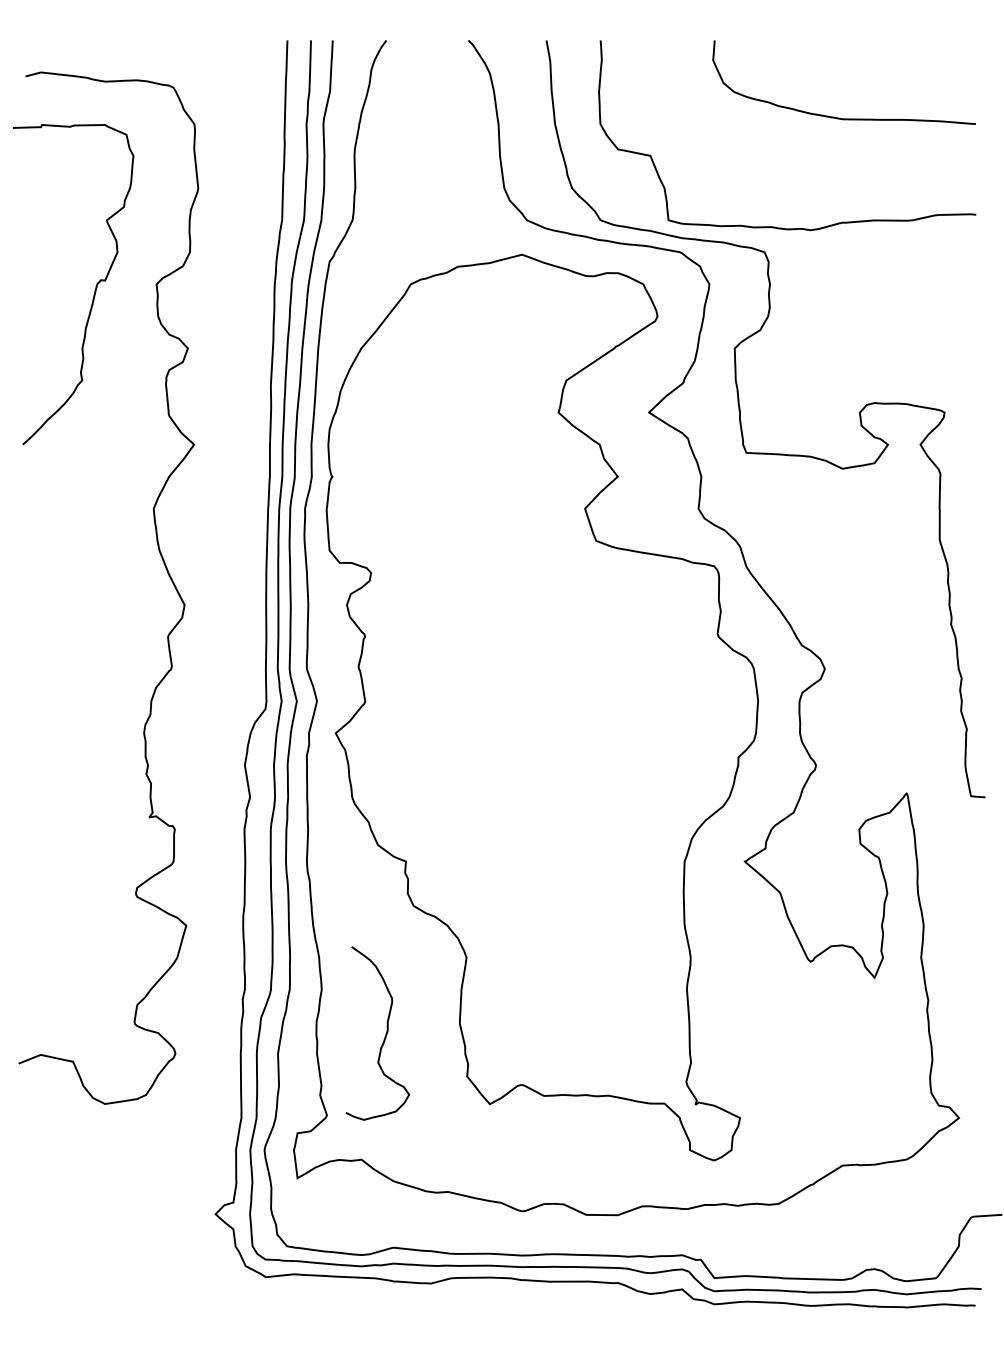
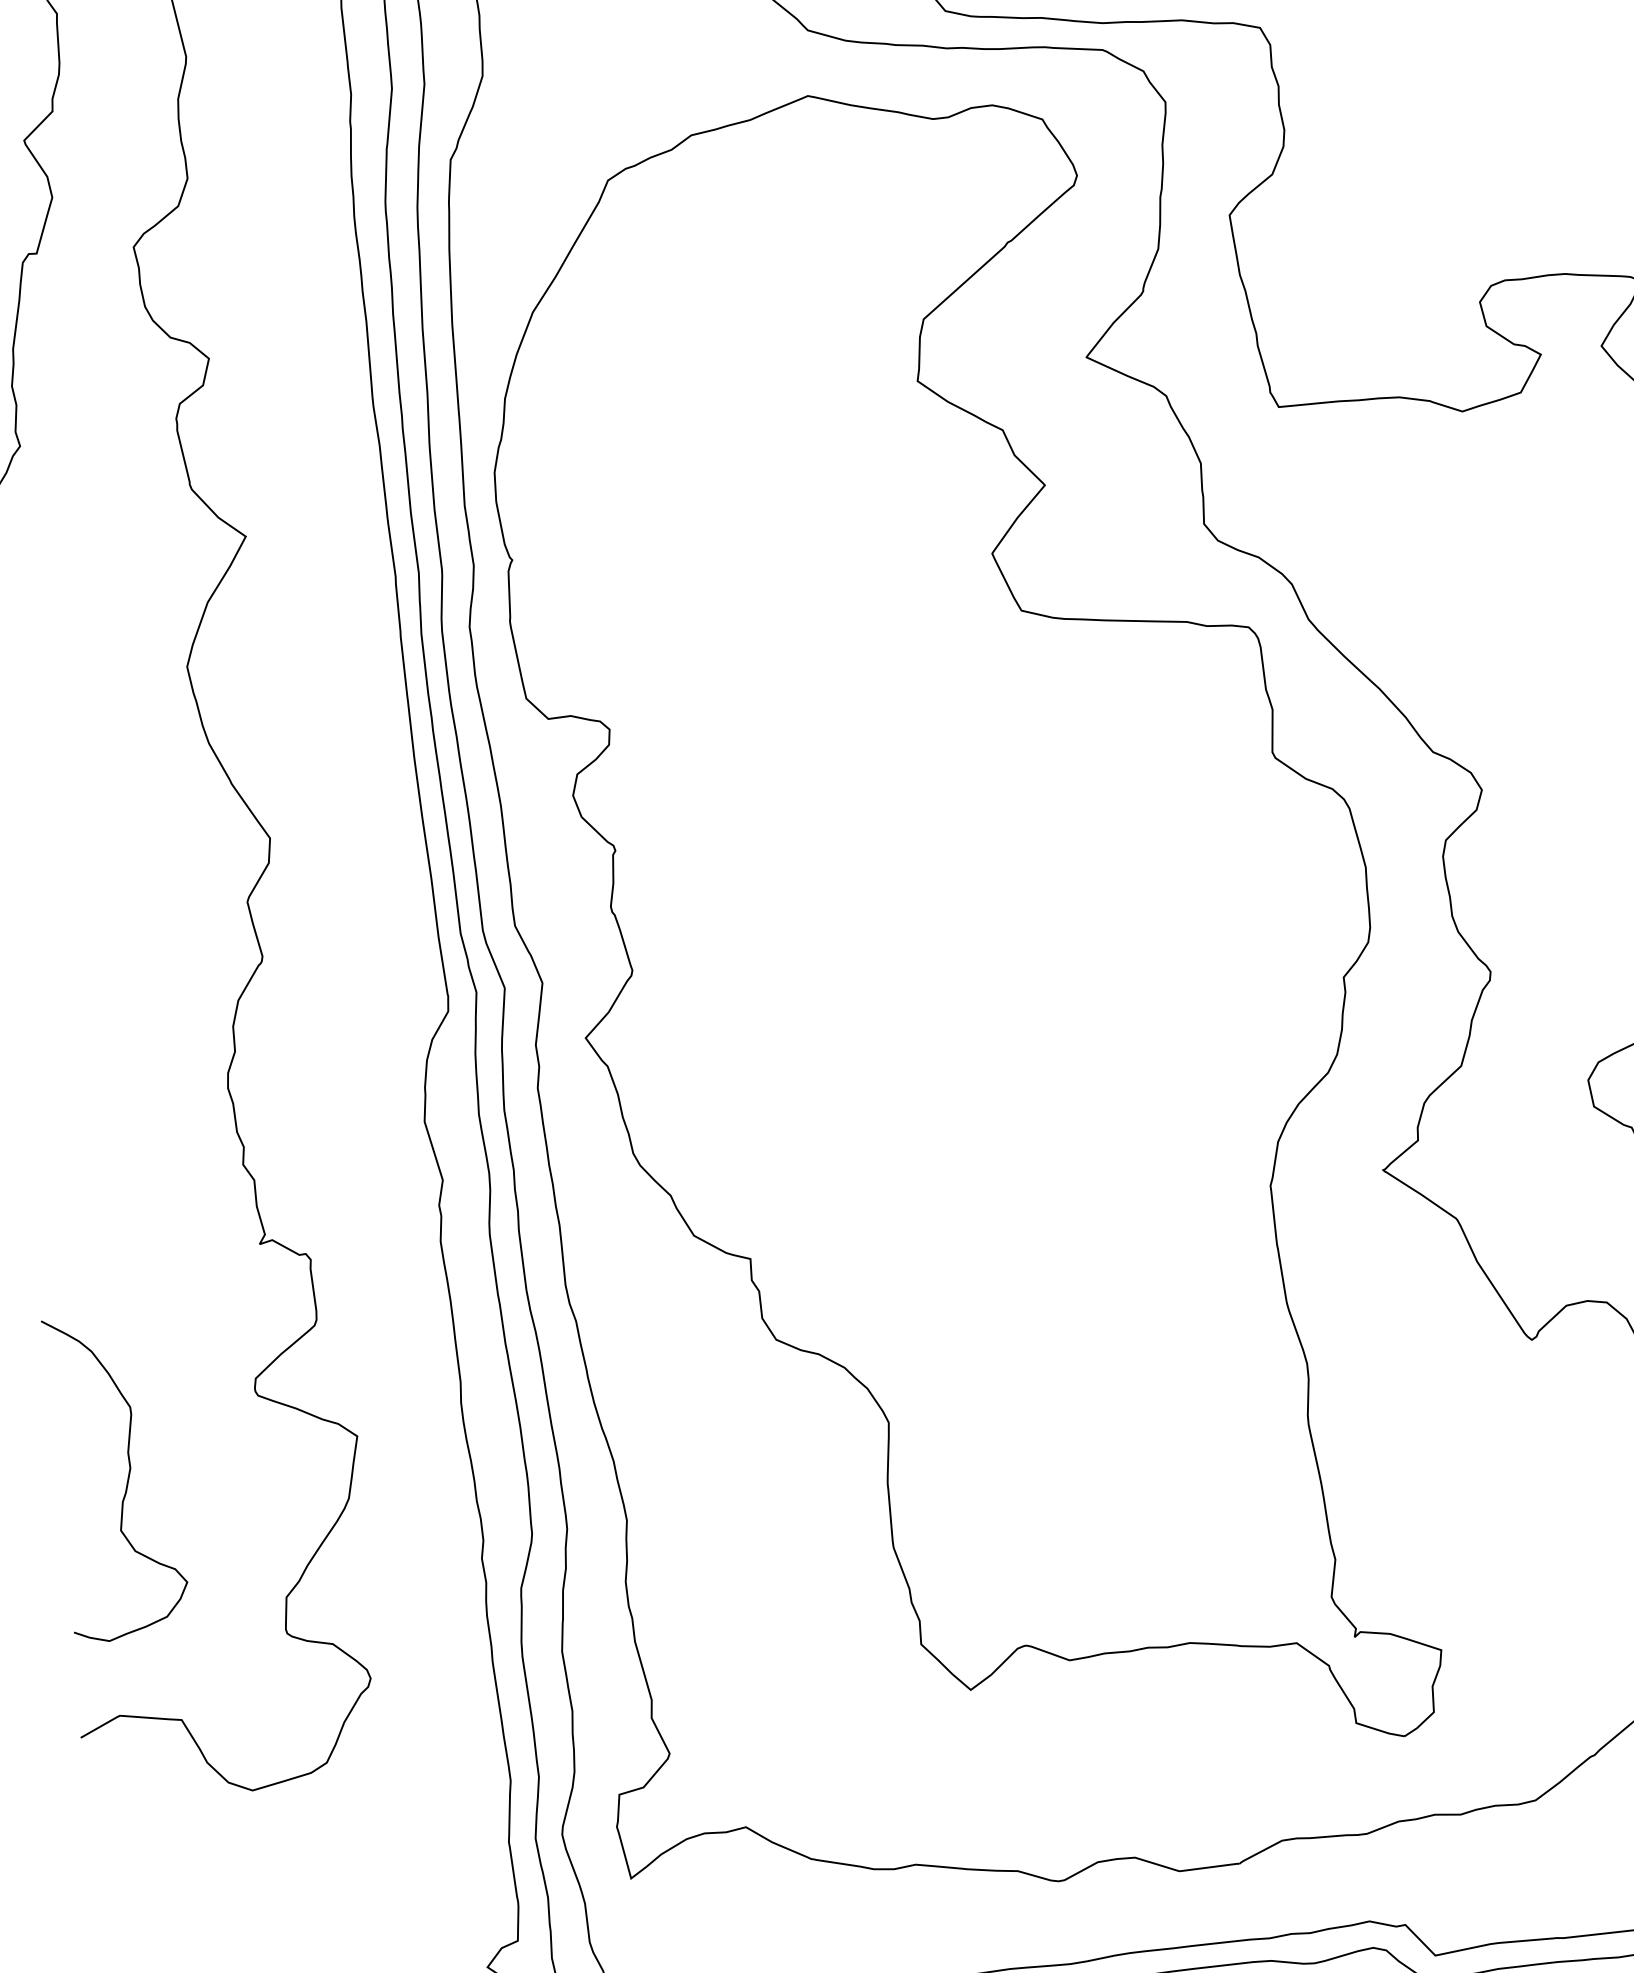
curve: (384, 1036) -> (125, 1479), moved

